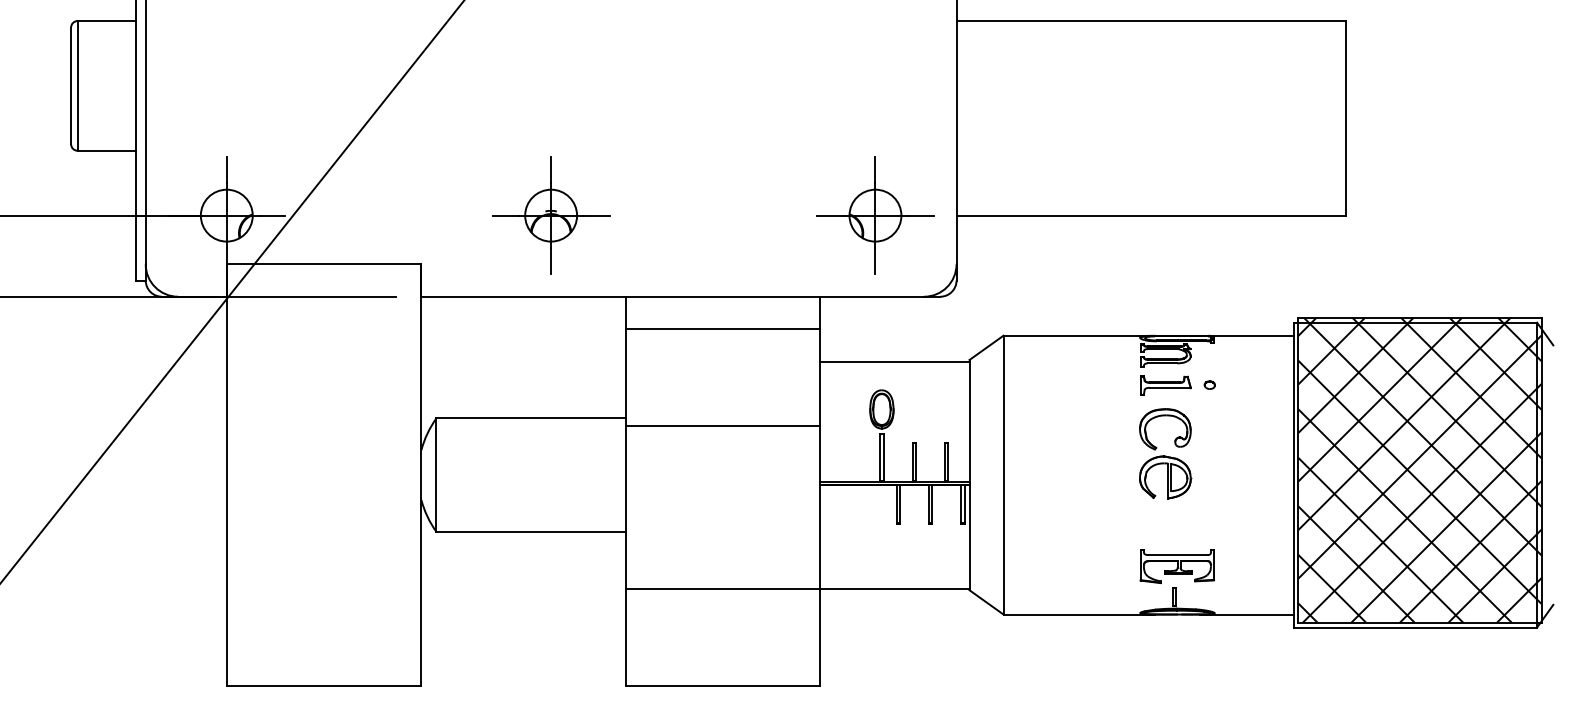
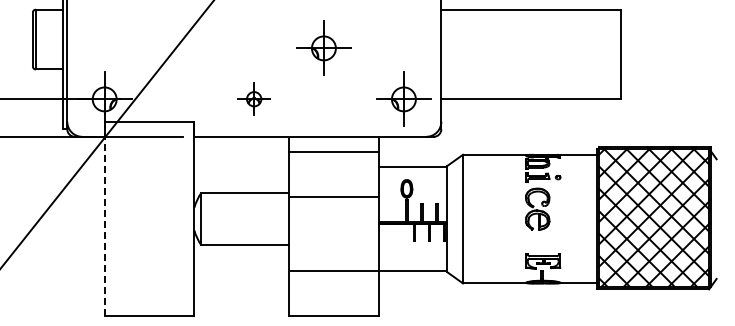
part: (701, 103) -> (323, 47), added
part: (549, 213) -> (253, 98), size x0.6
line: (226, 475) -> (104, 219), solid -> dashed

